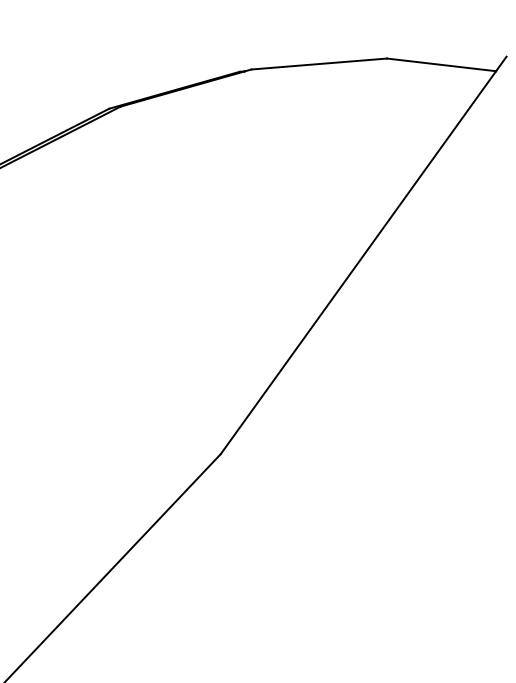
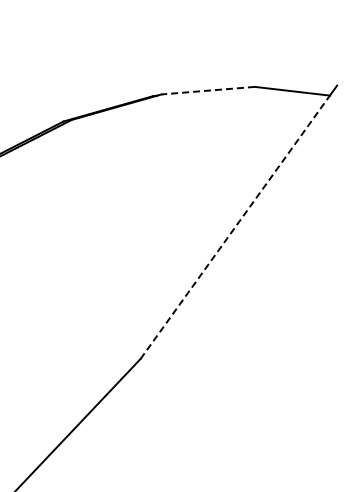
line: (319, 63) -> (208, 90), solid -> dashed
line: (358, 261) -> (235, 226), solid -> dashed

